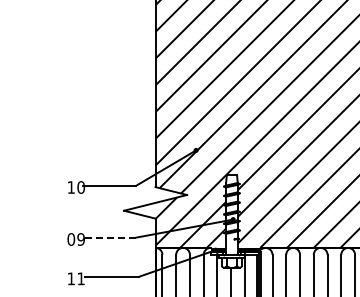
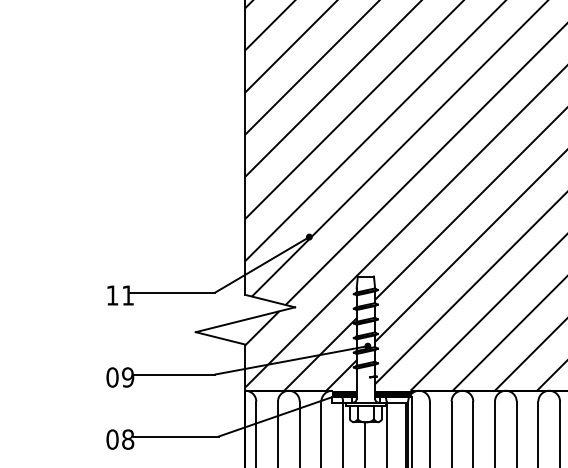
text: (81, 187) -> (128, 295), 10 -> 11
line: (110, 237) -> (174, 374), dashed -> solid
text: (75, 278) -> (119, 439), 11 -> 08

